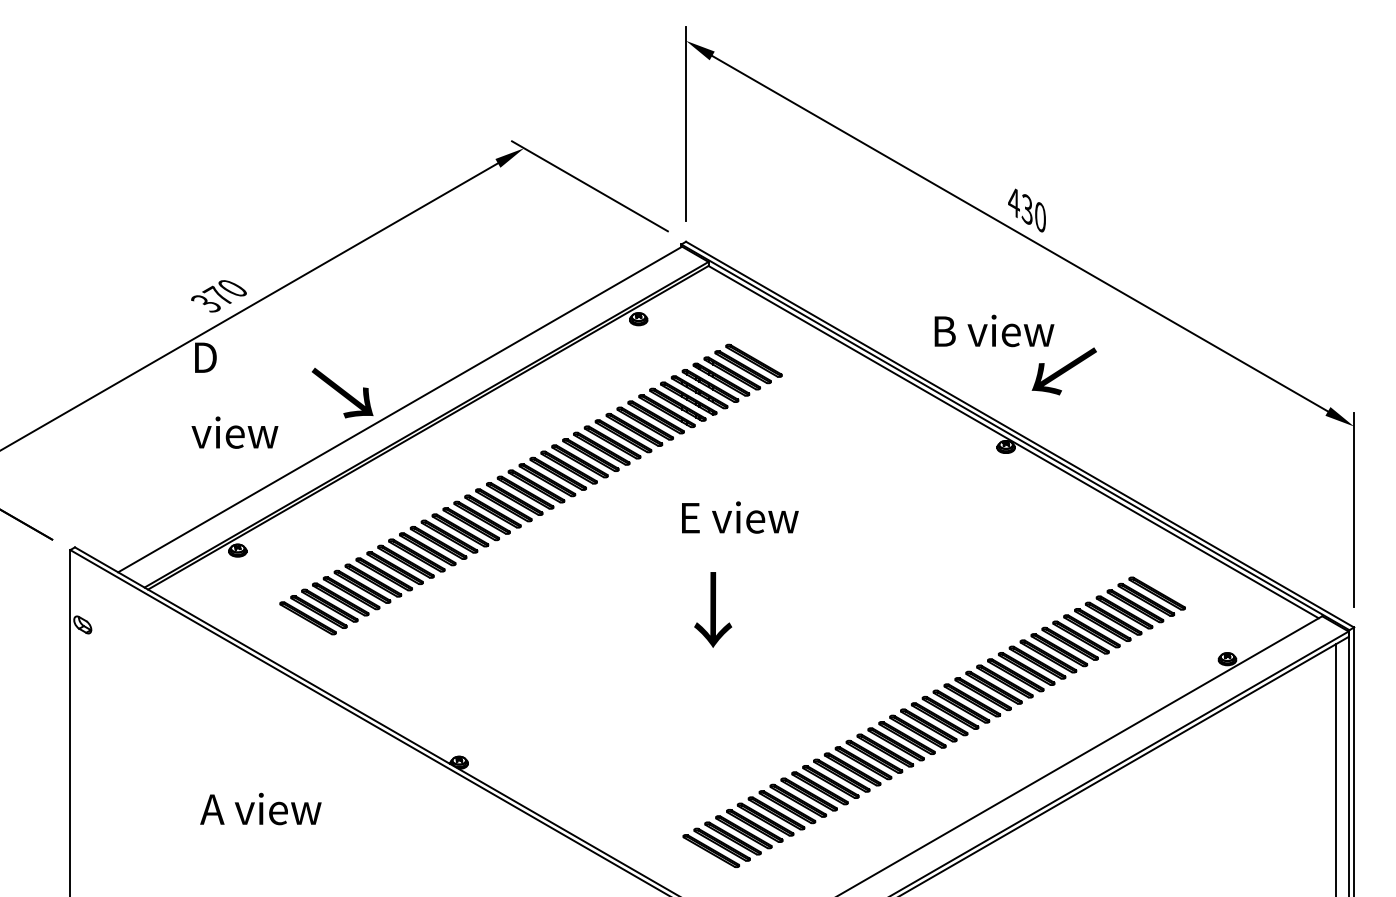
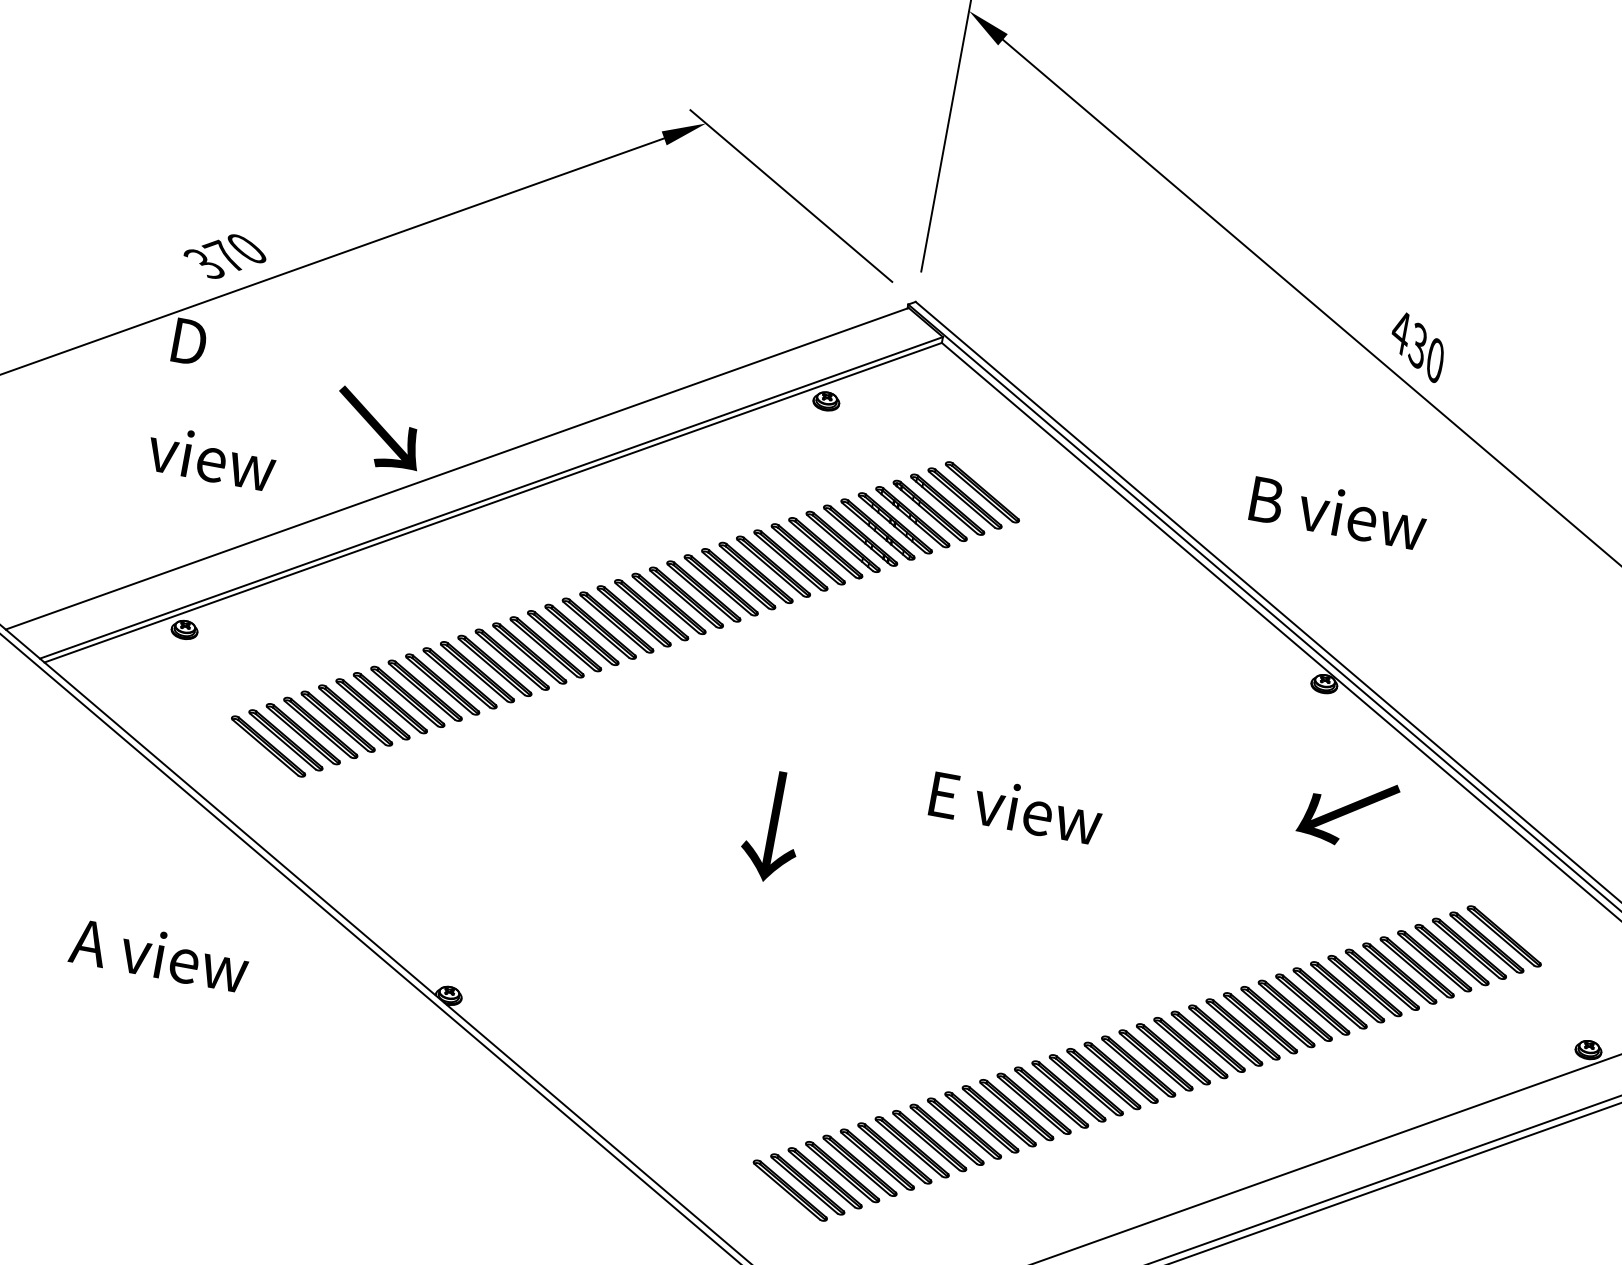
text: (1063, 371) -> (1346, 811), moved
text: (740, 517) -> (1016, 807), moved
text: (713, 609) -> (773, 826), moved
text: (260, 808) -> (159, 954), moved

